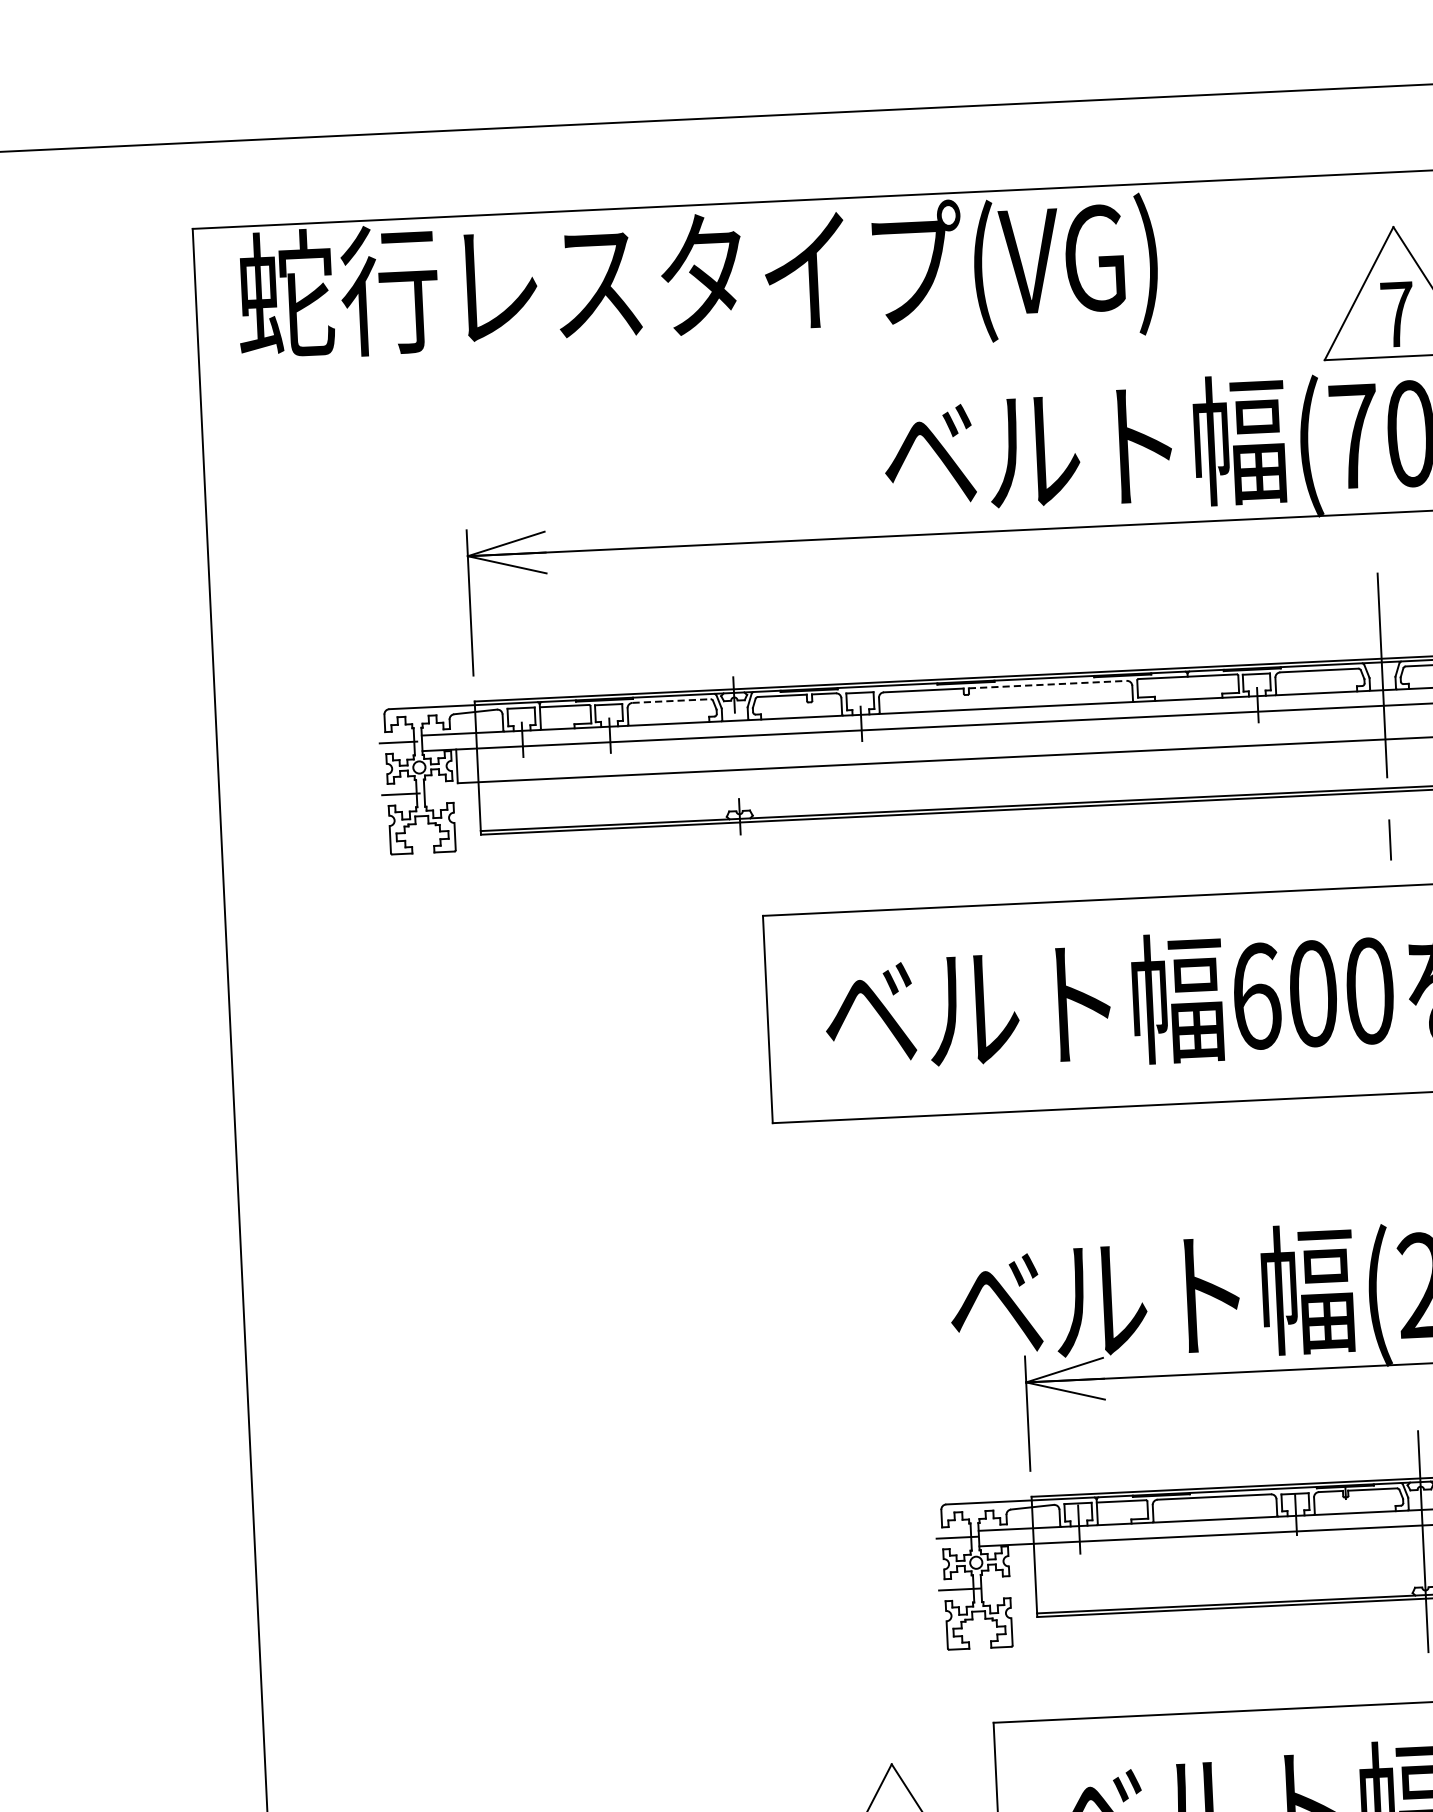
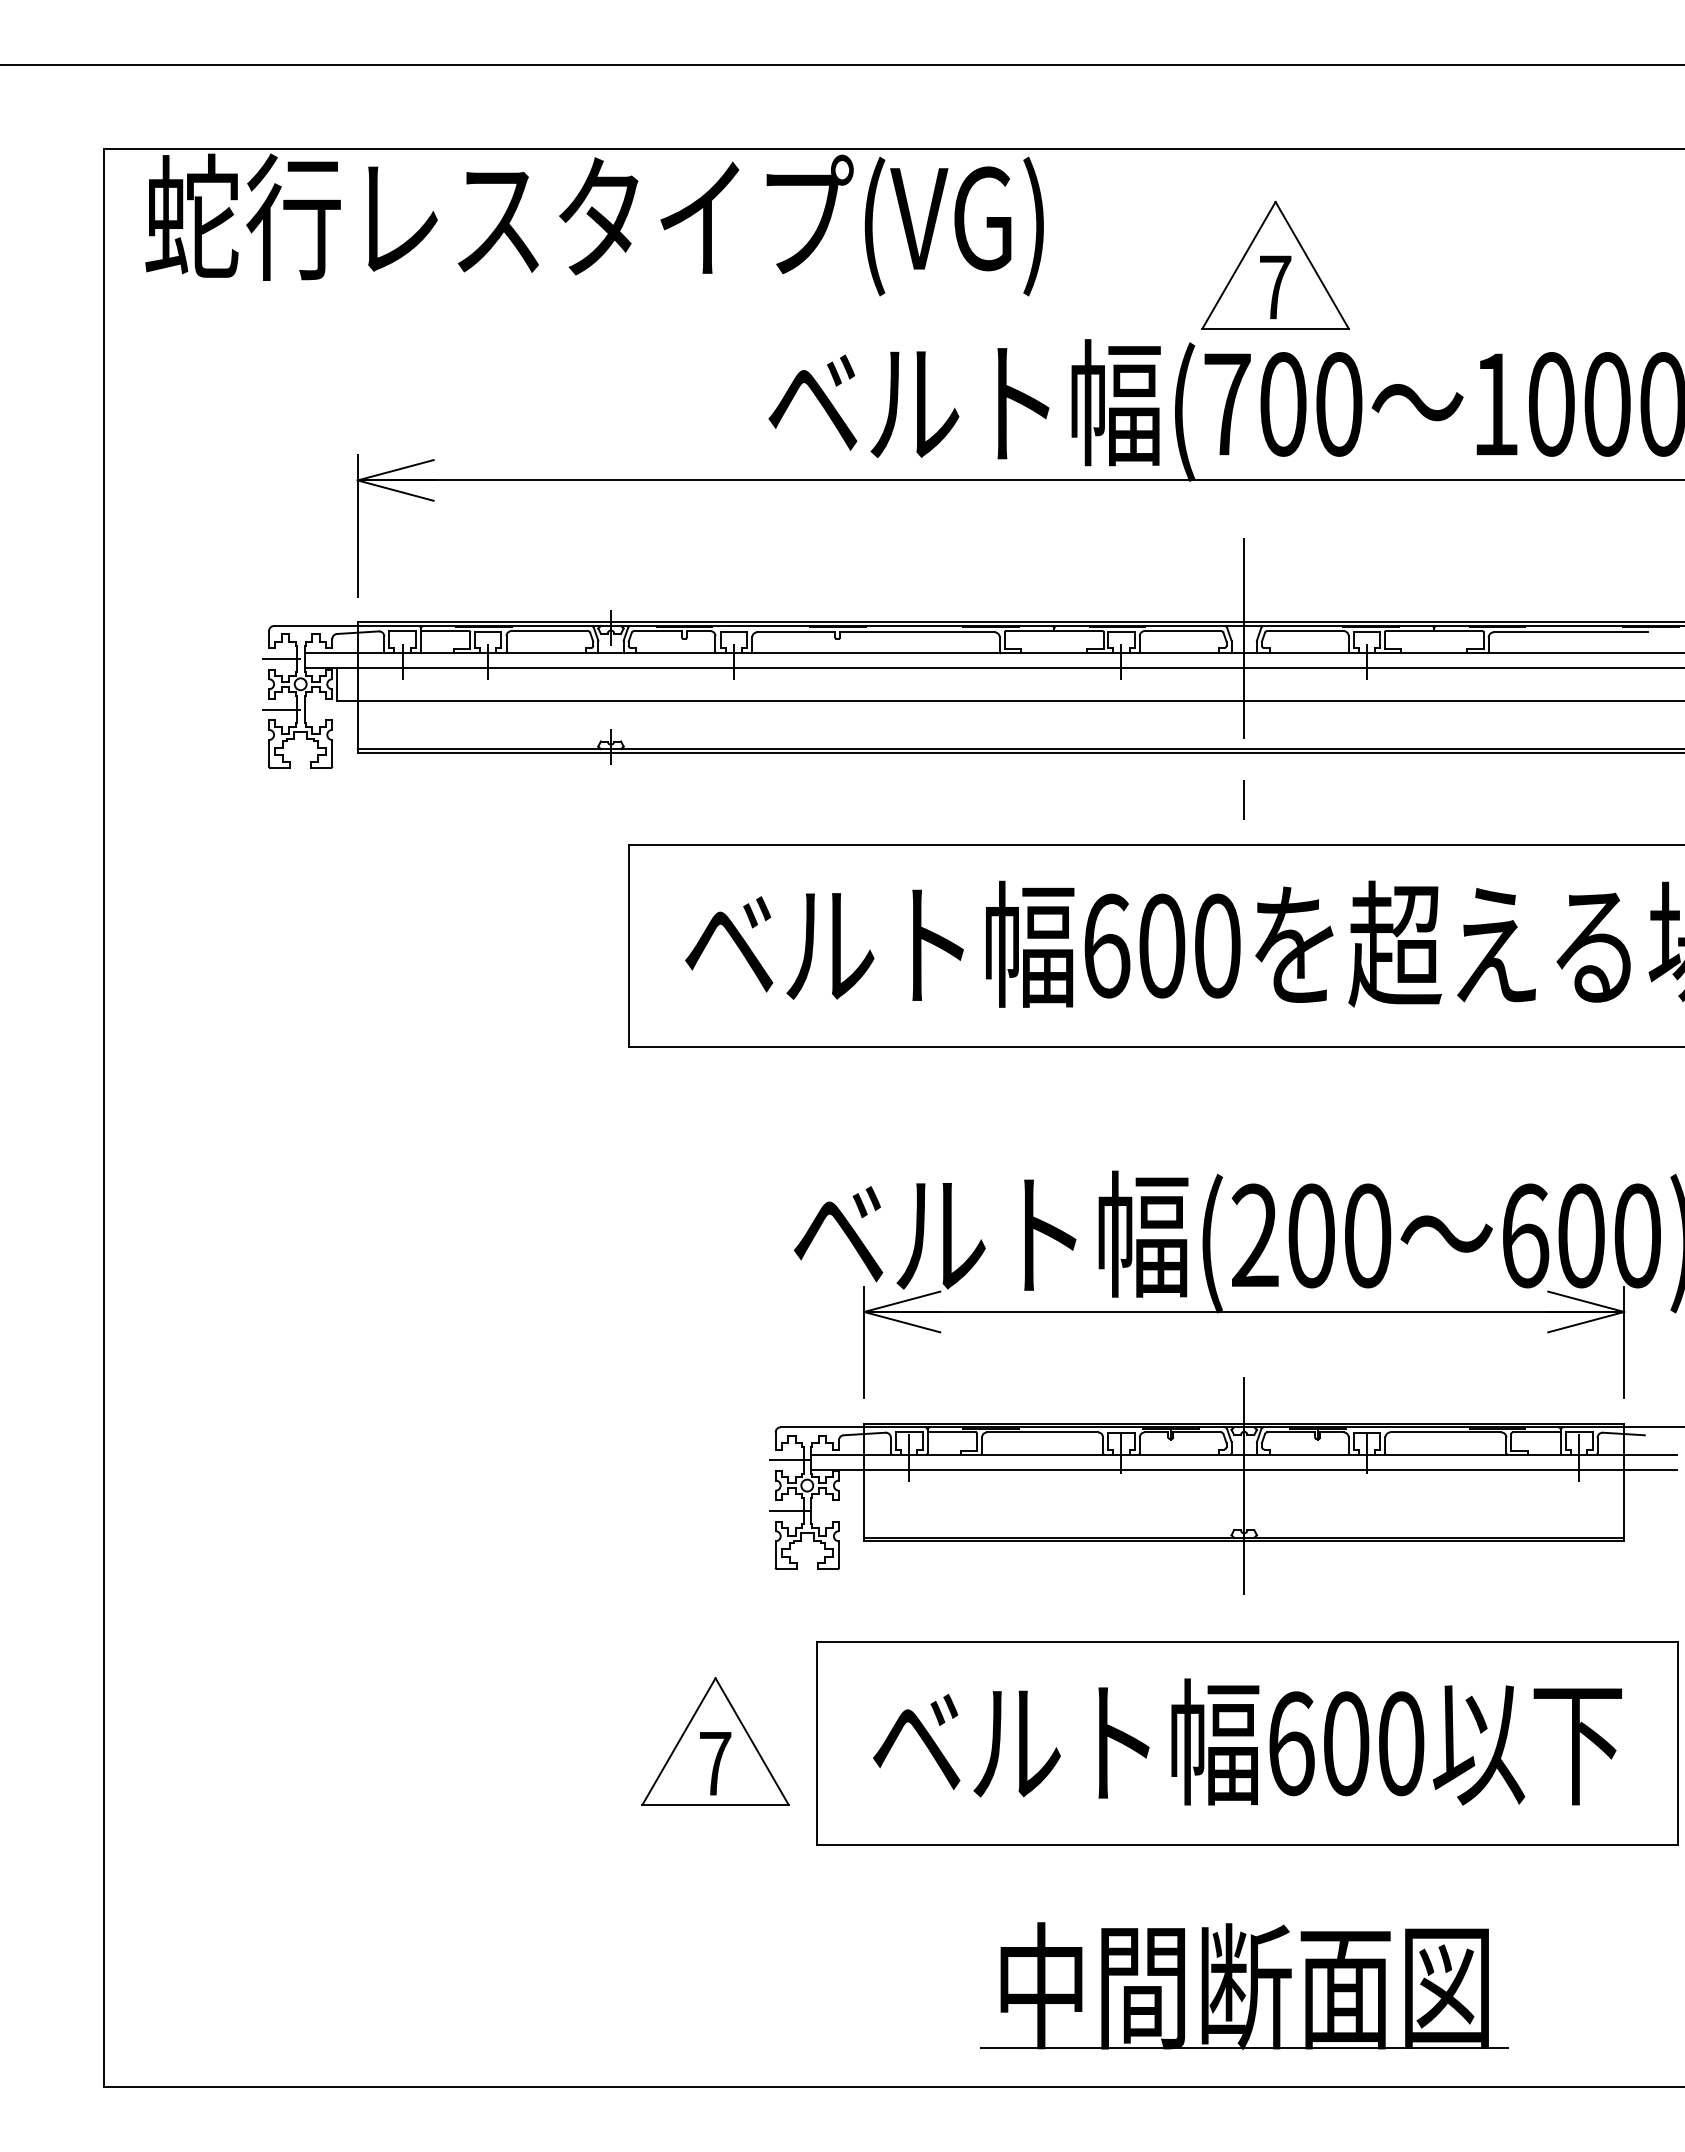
line: (1047, 684) -> (917, 632), dashed -> solid
line: (672, 701) -> (550, 631), dashed -> solid

